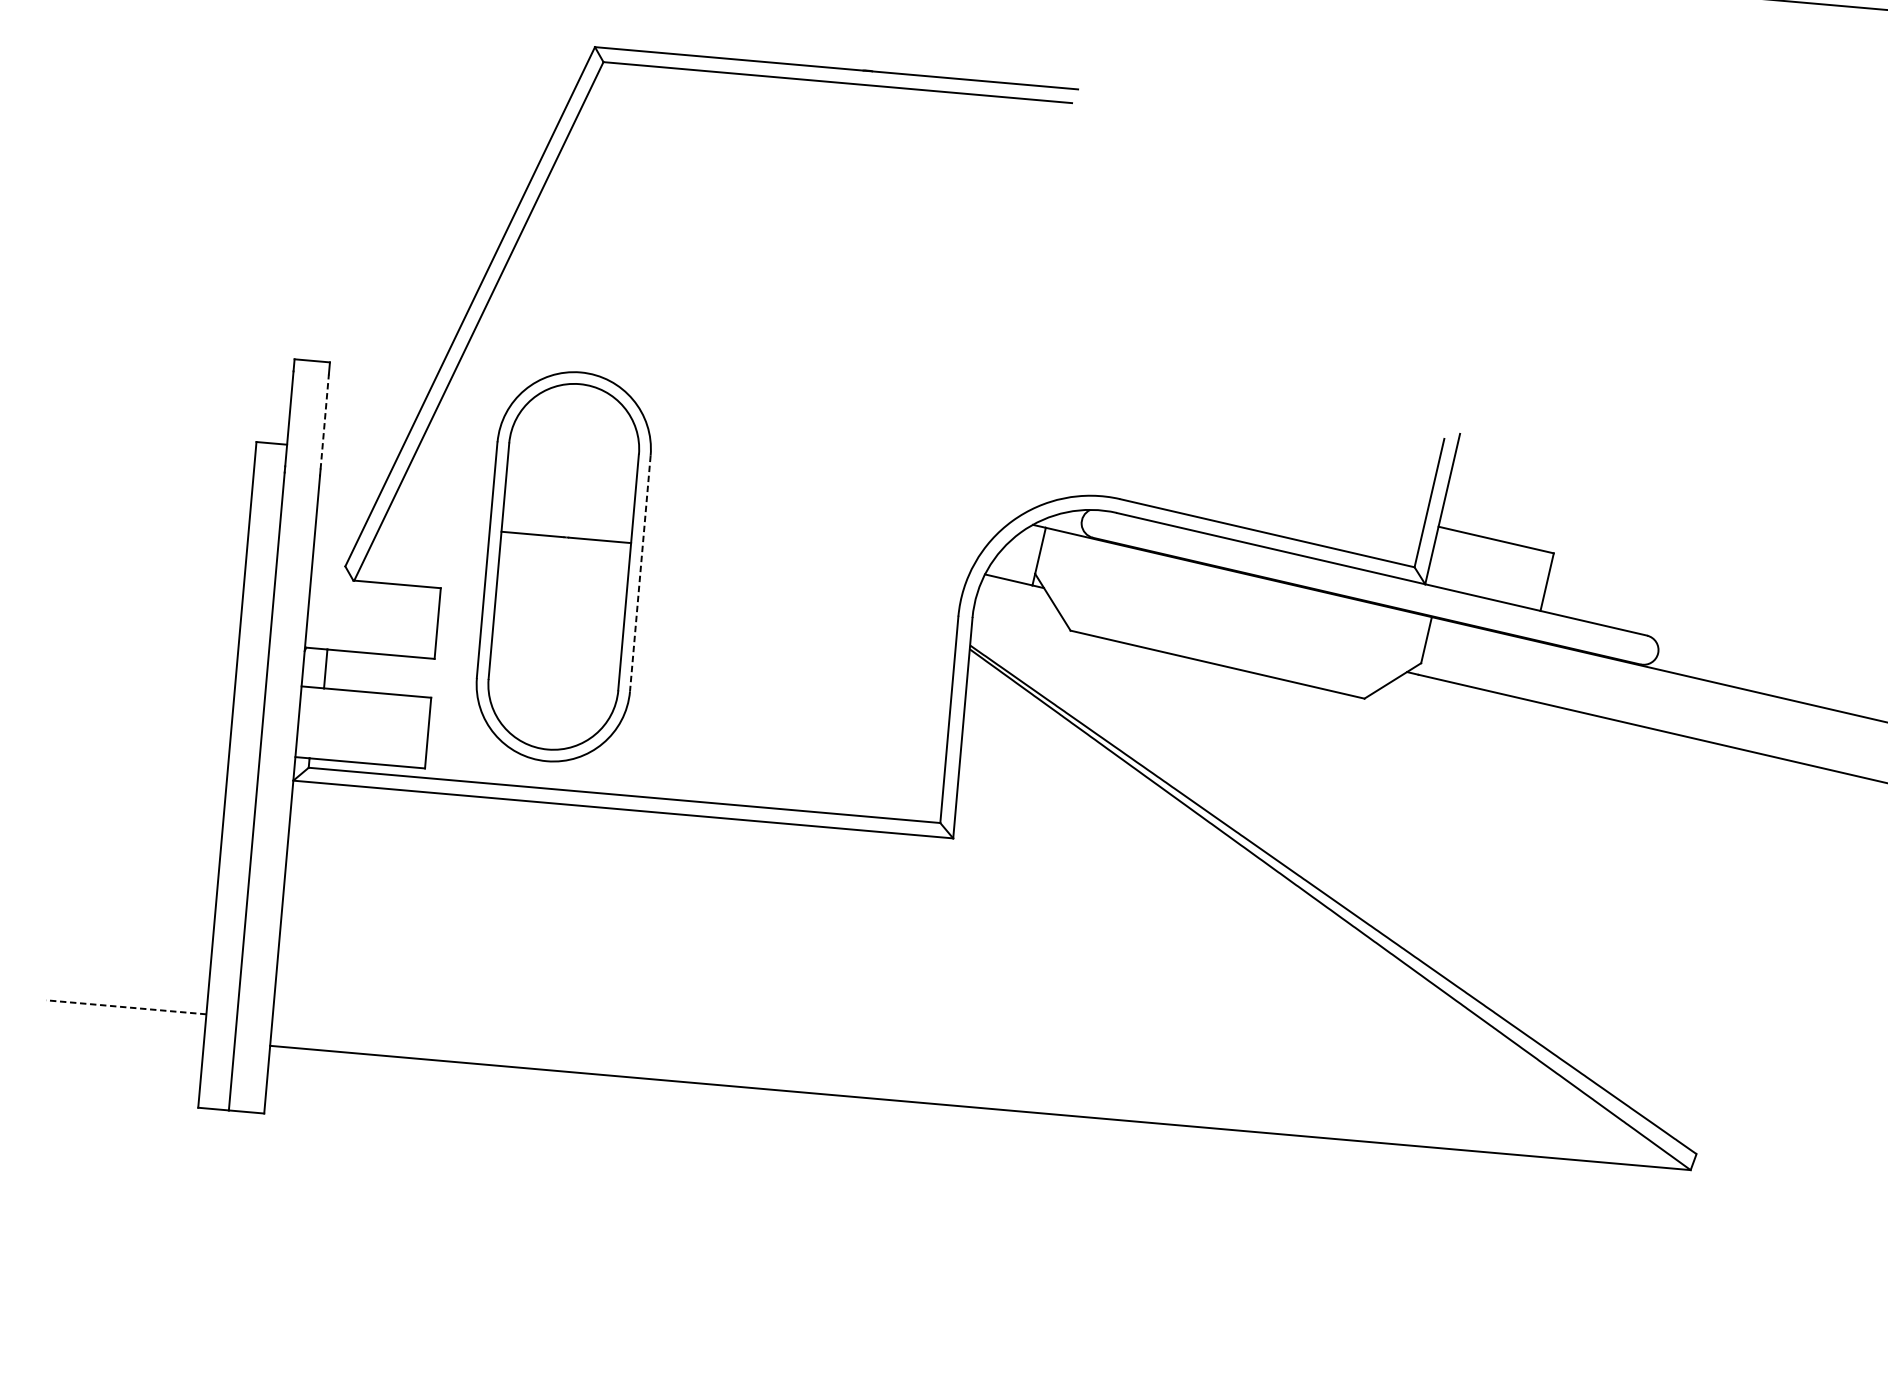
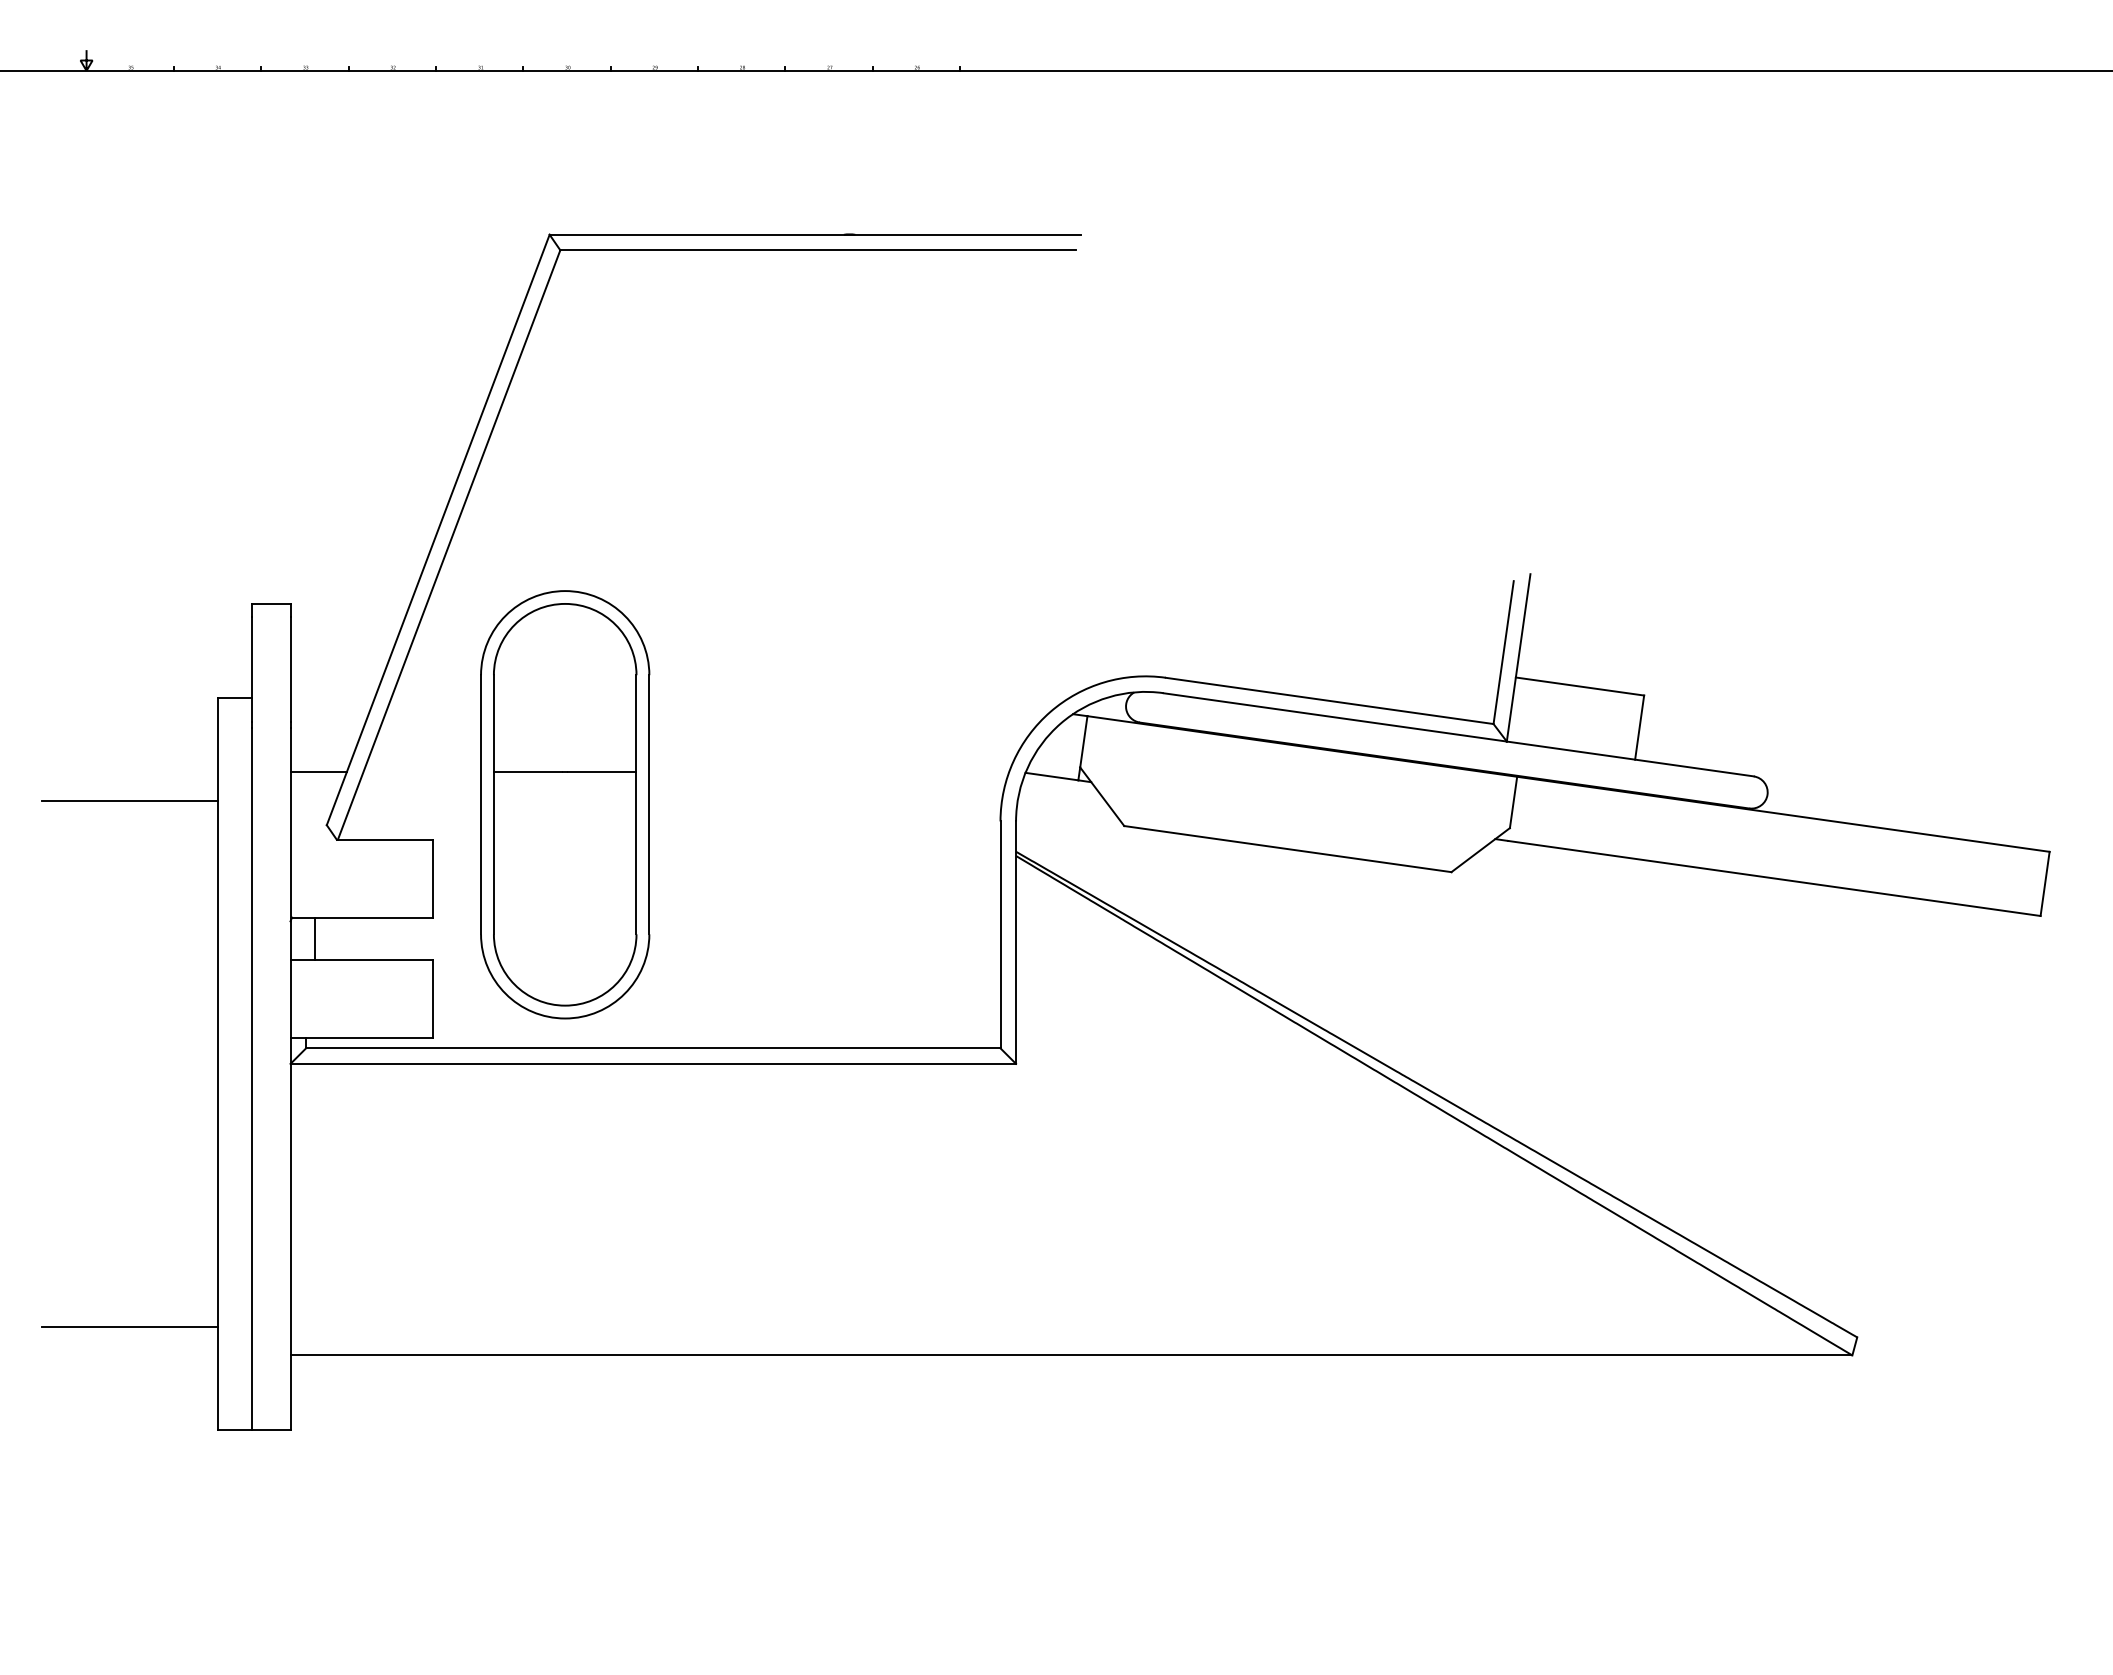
line: (324, 421) -> (290, 669), dashed -> solid
line: (341, 517) -> (318, 772), added
line: (167, 528) -> (129, 800), added
line: (640, 573) -> (649, 804), dashed -> solid
line: (125, 1007) -> (129, 1327), dashed -> solid

